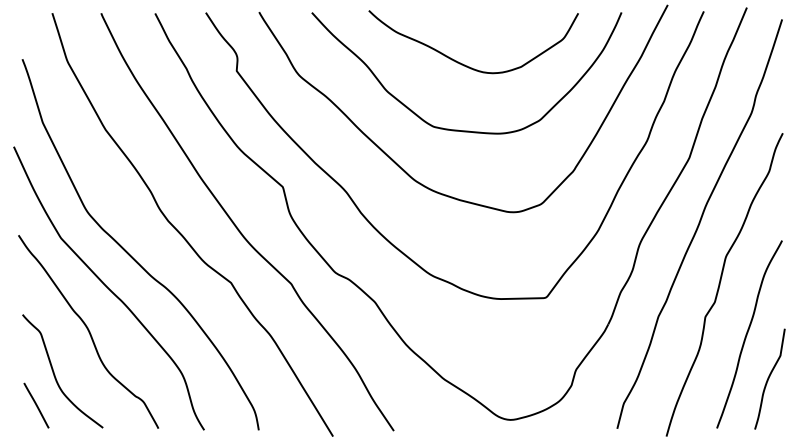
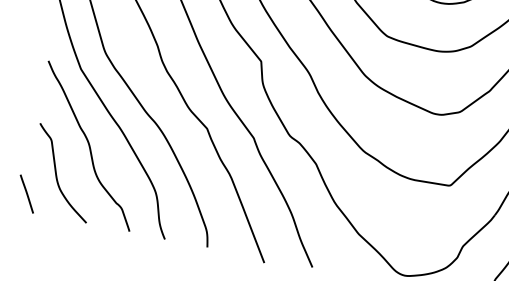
line: (36, 405) -> (26, 193), moved

